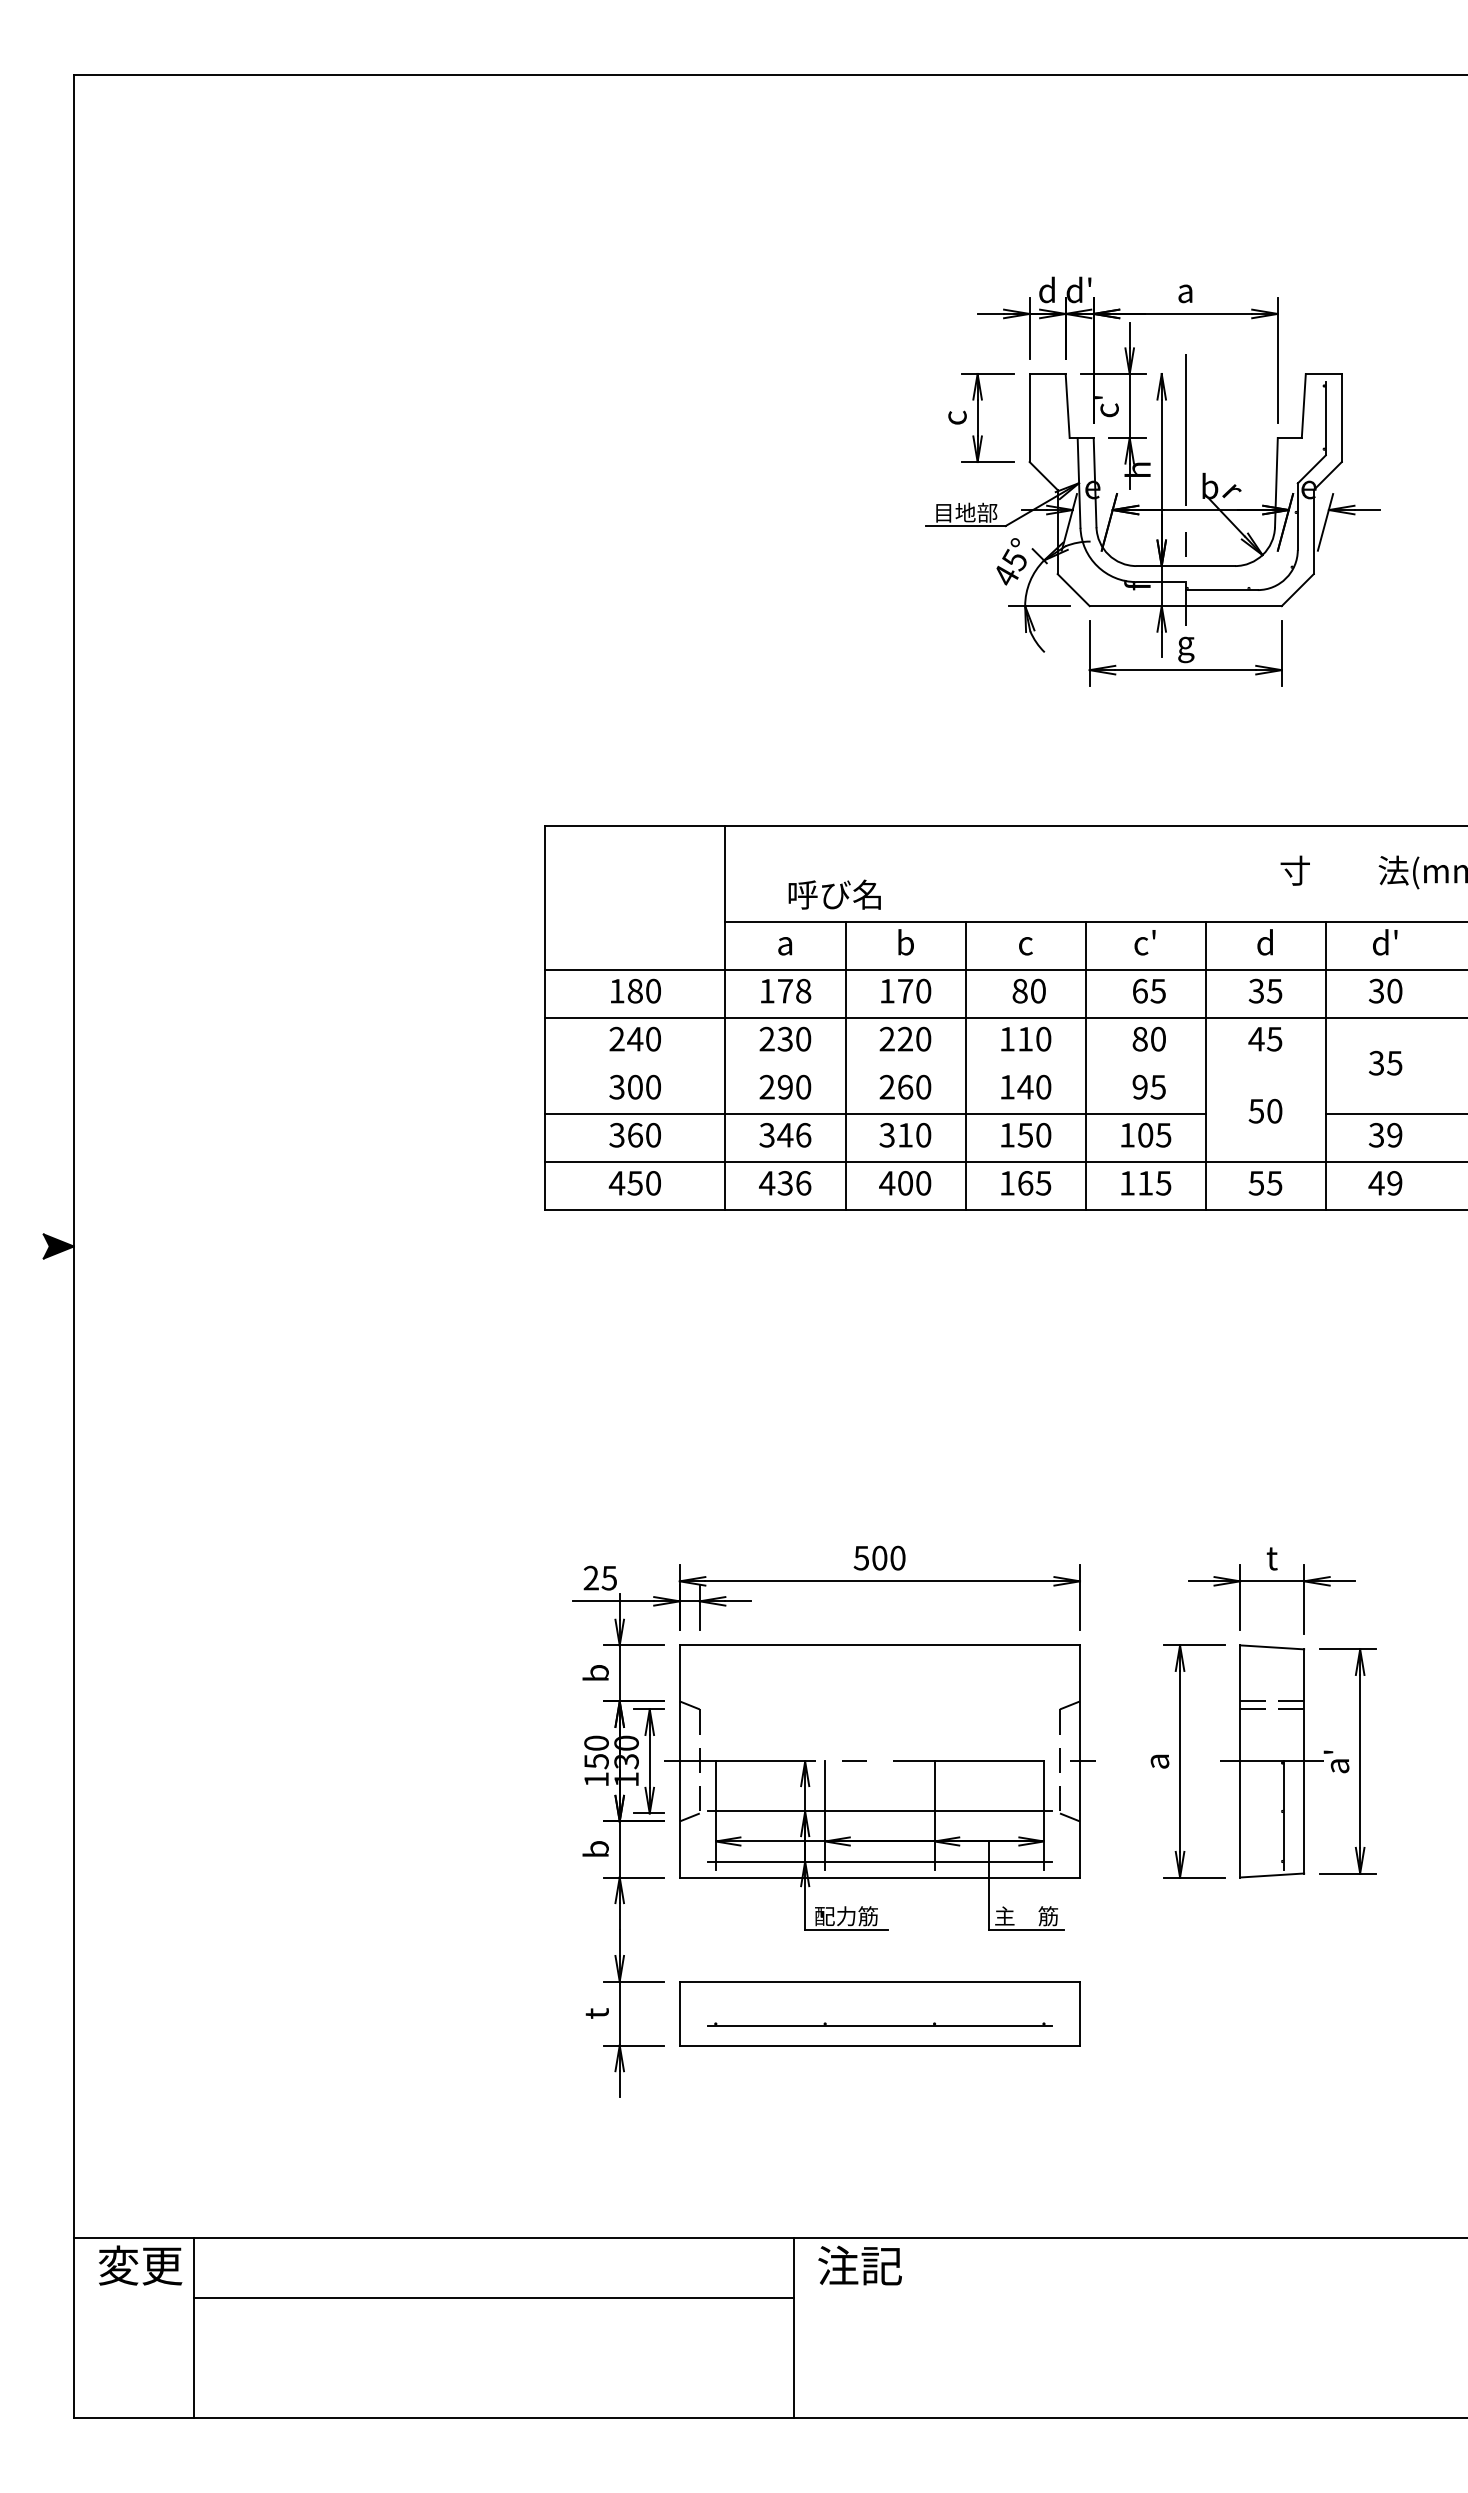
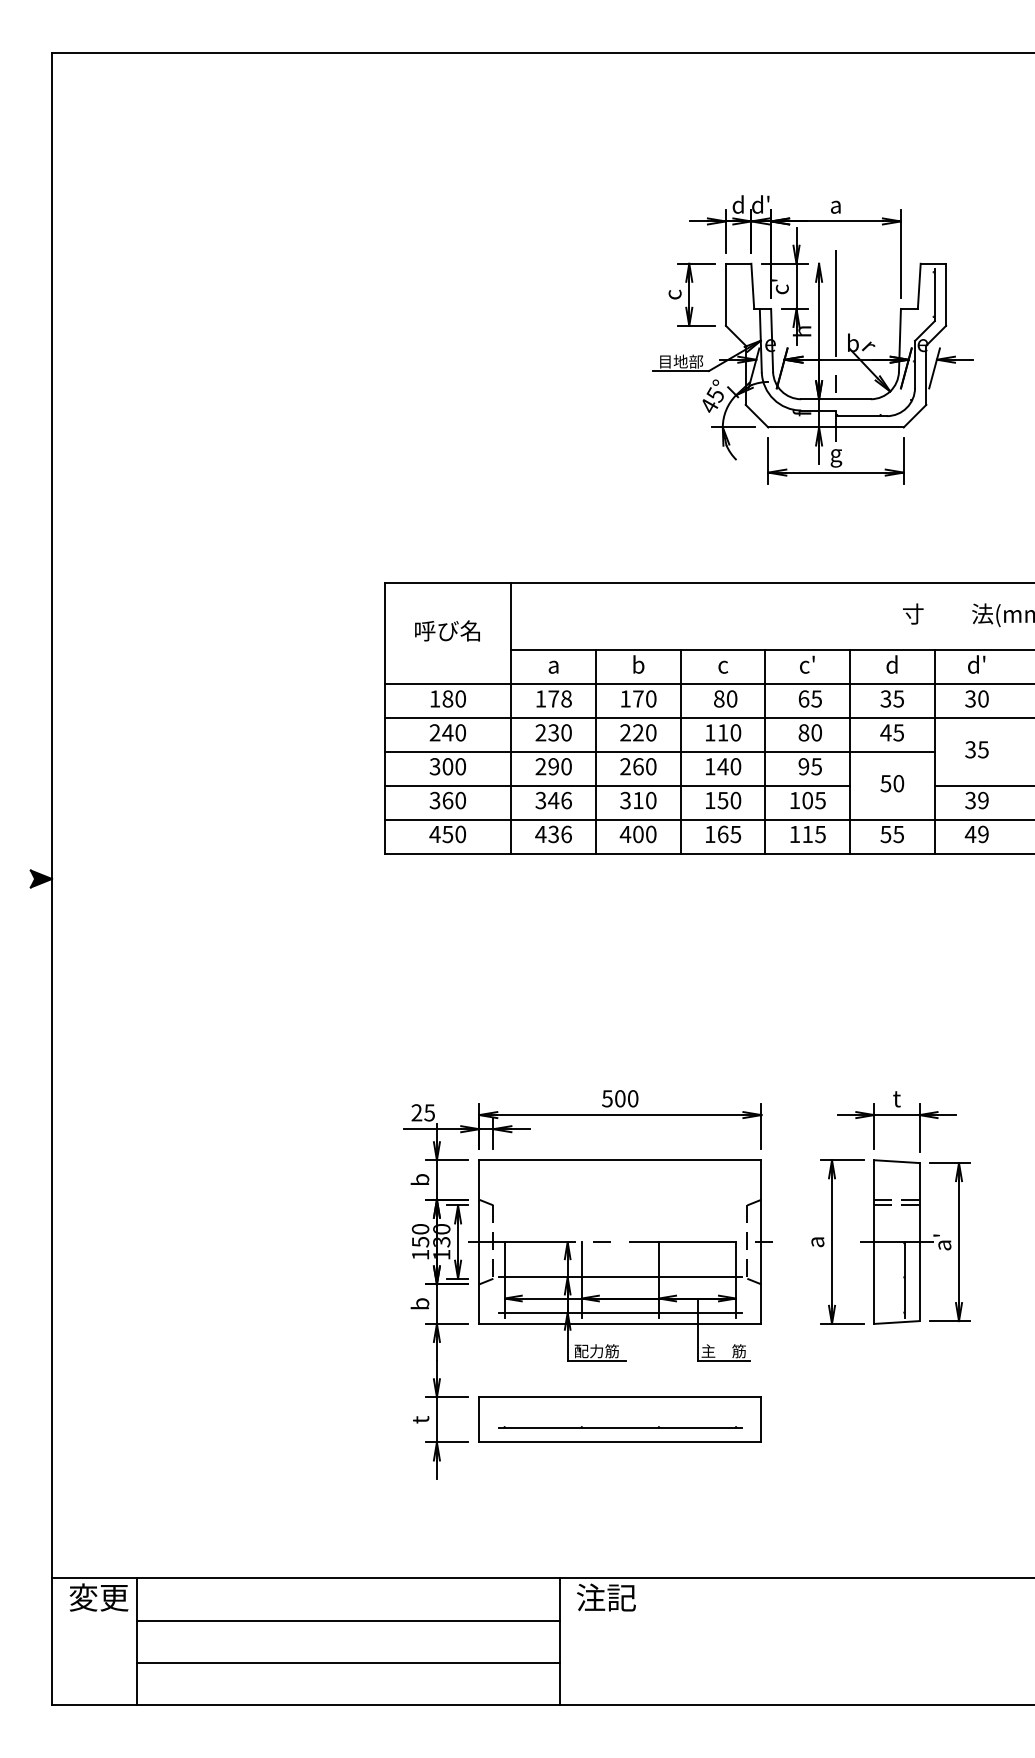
text: (834, 894) -> (447, 630), moved
line: (935, 1066) -> (659, 752), added
line: (493, 2358) -> (347, 1663), added

